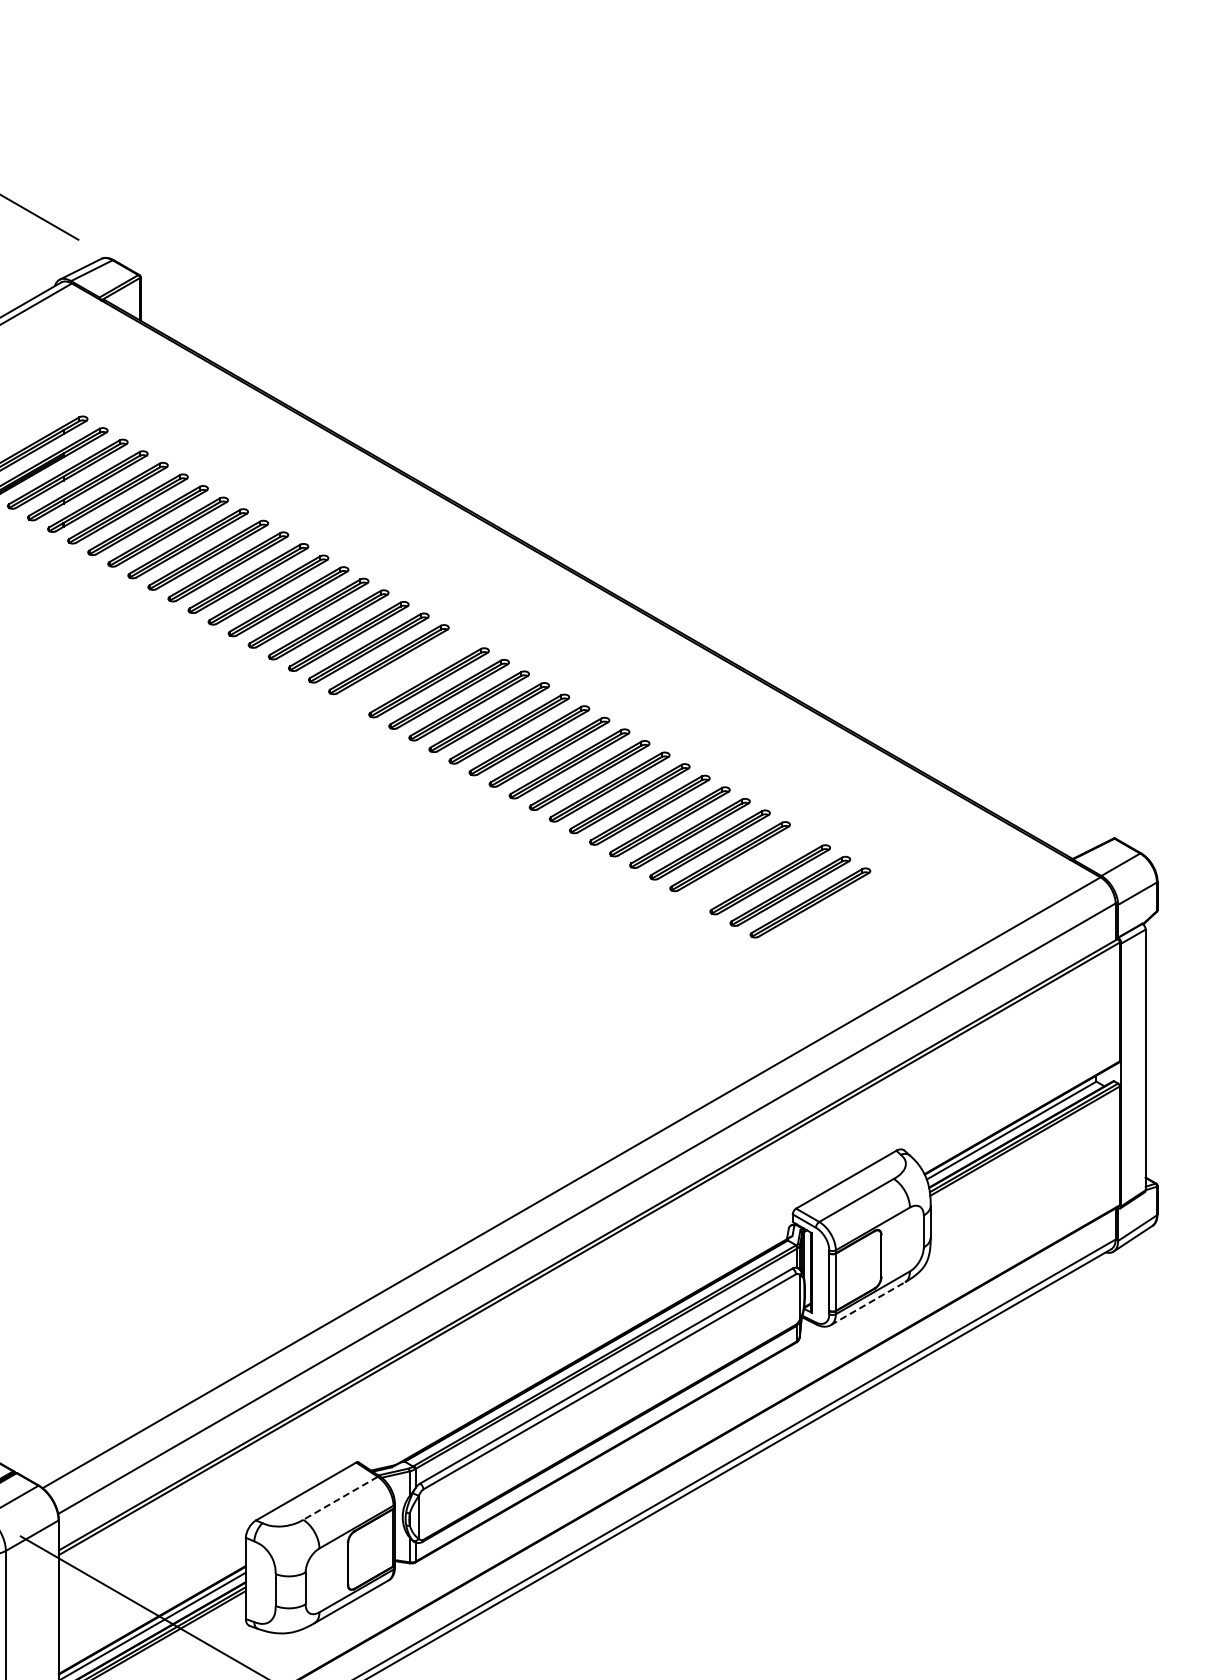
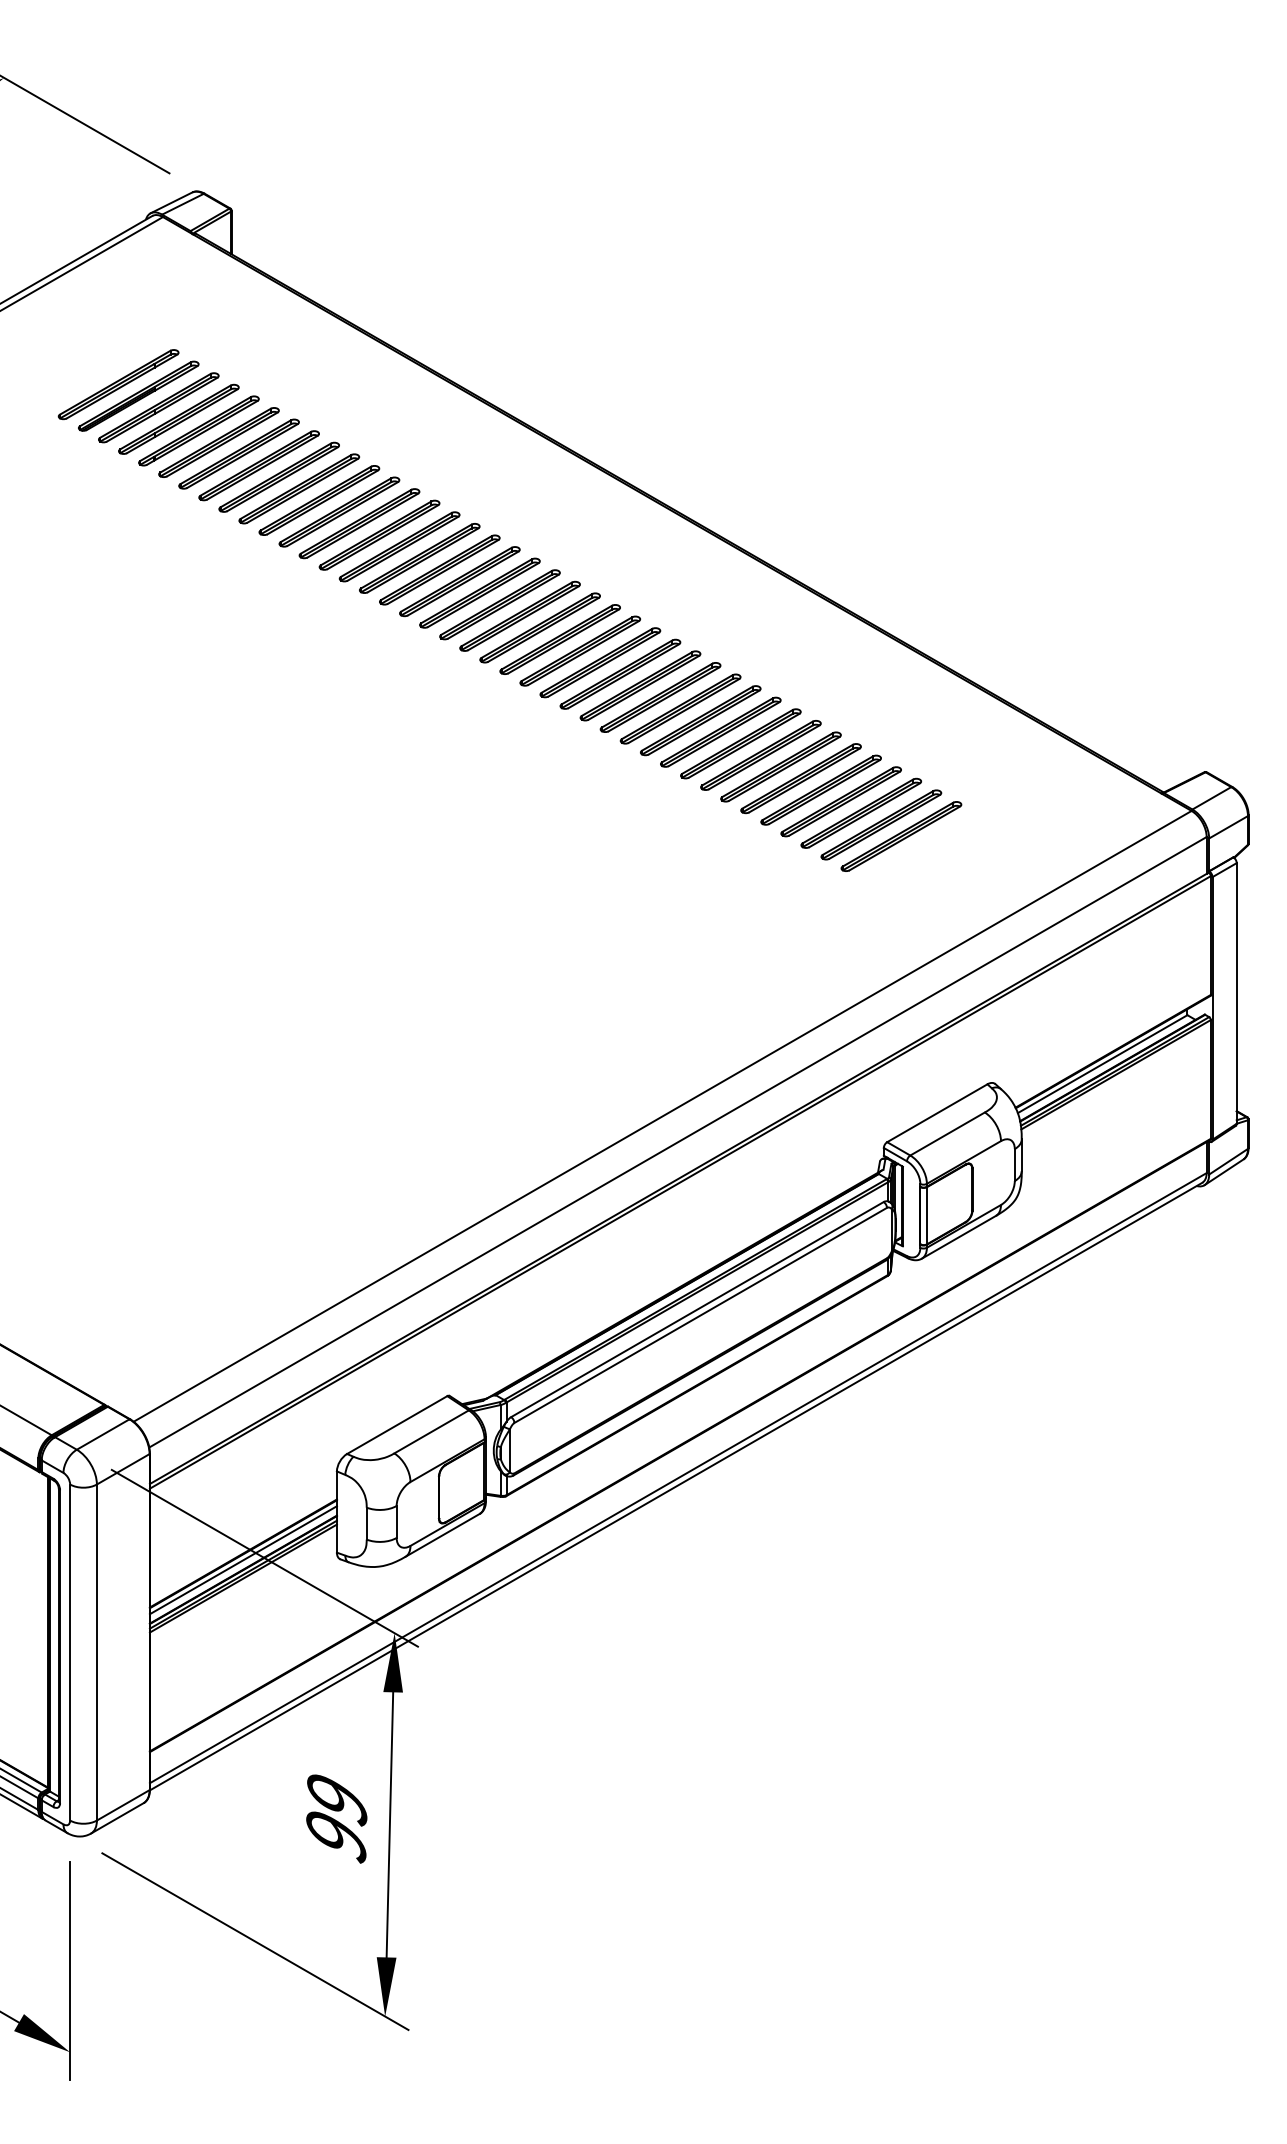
part: (408, 670) -> (499, 604), added
part: (749, 867) -> (840, 801), added
line: (867, 1303) -> (958, 1237), dashed -> solid
line: (340, 1498) -> (431, 1432), dashed -> solid

